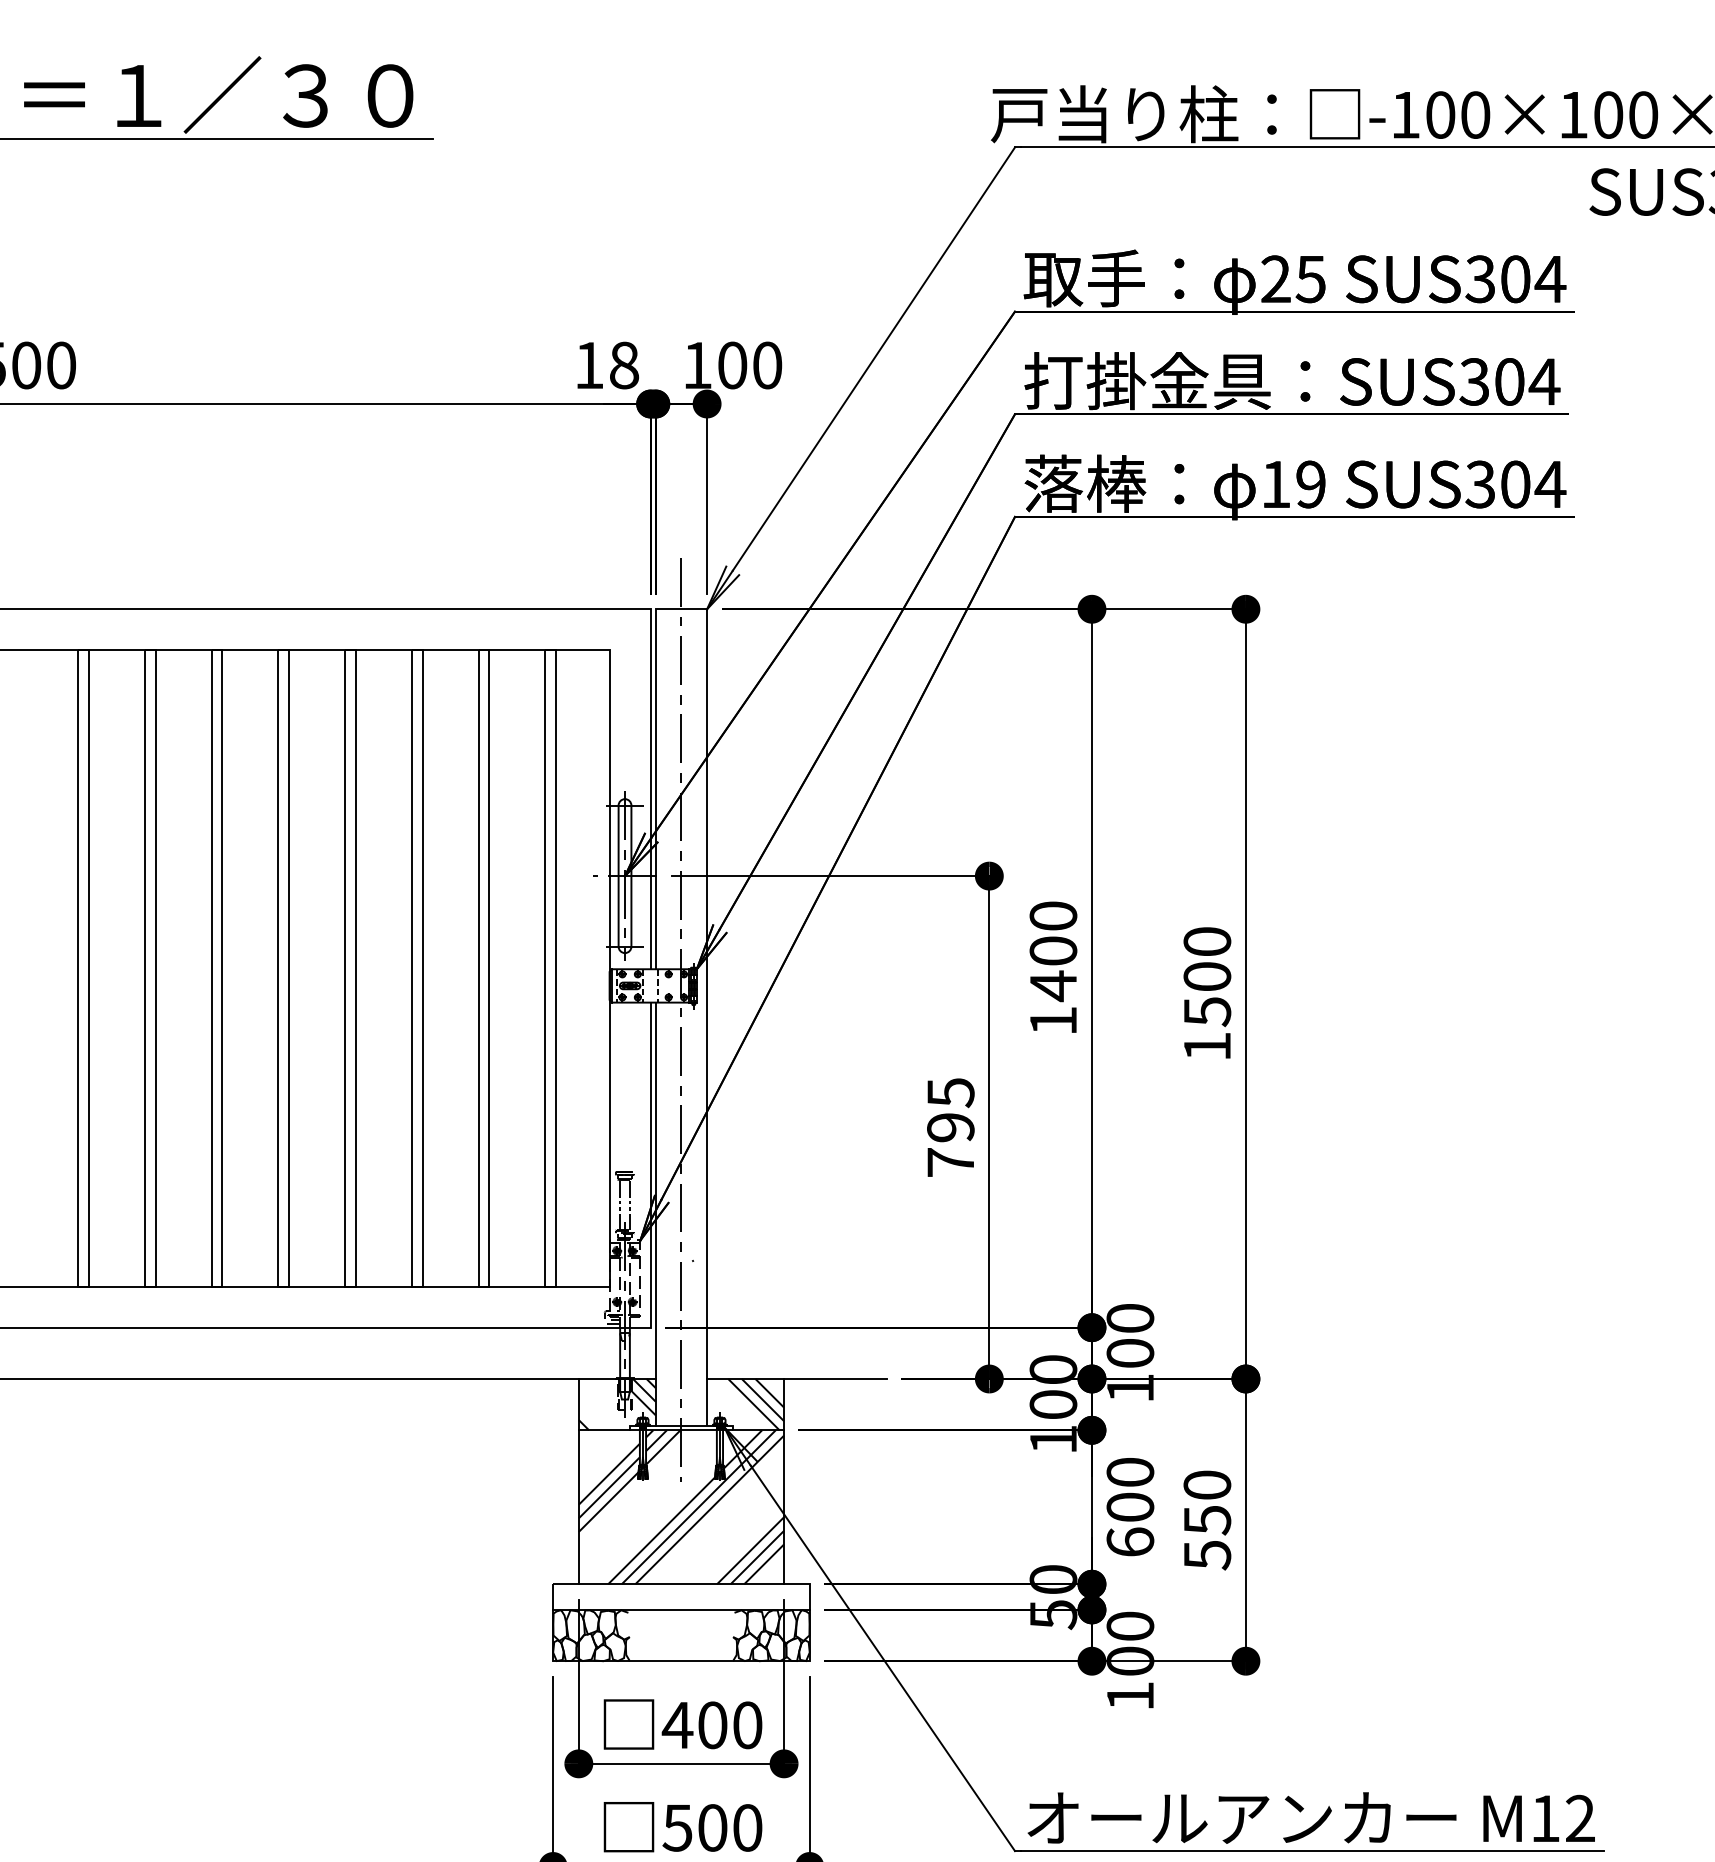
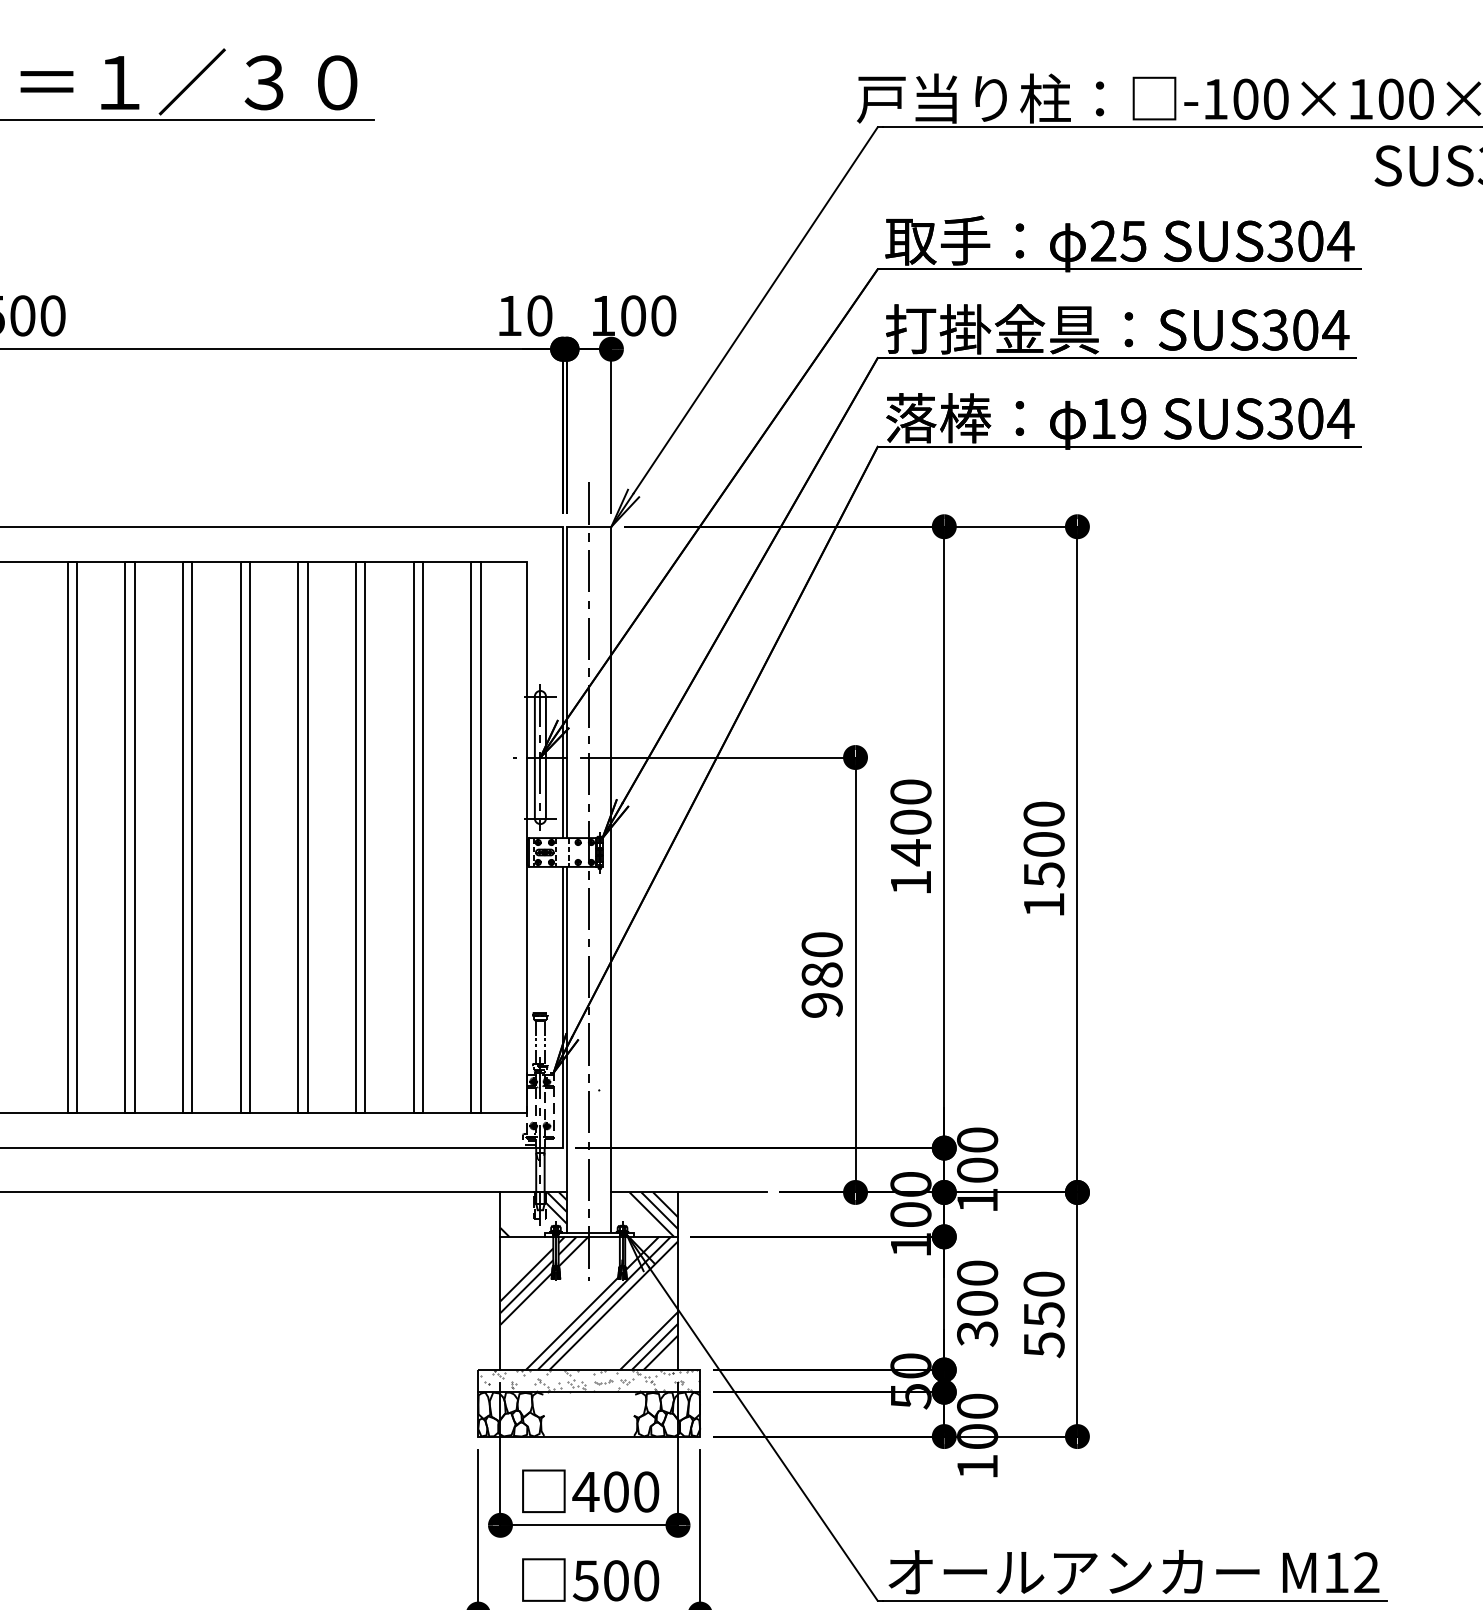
text: (624, 365) -> (539, 315), 18 -> 10
text: (950, 1127) -> (821, 974), 795 -> 980
text: (1130, 1542) -> (977, 1333), 600 -> 300
hatch: (682, 1596) -> (590, 1380), added

